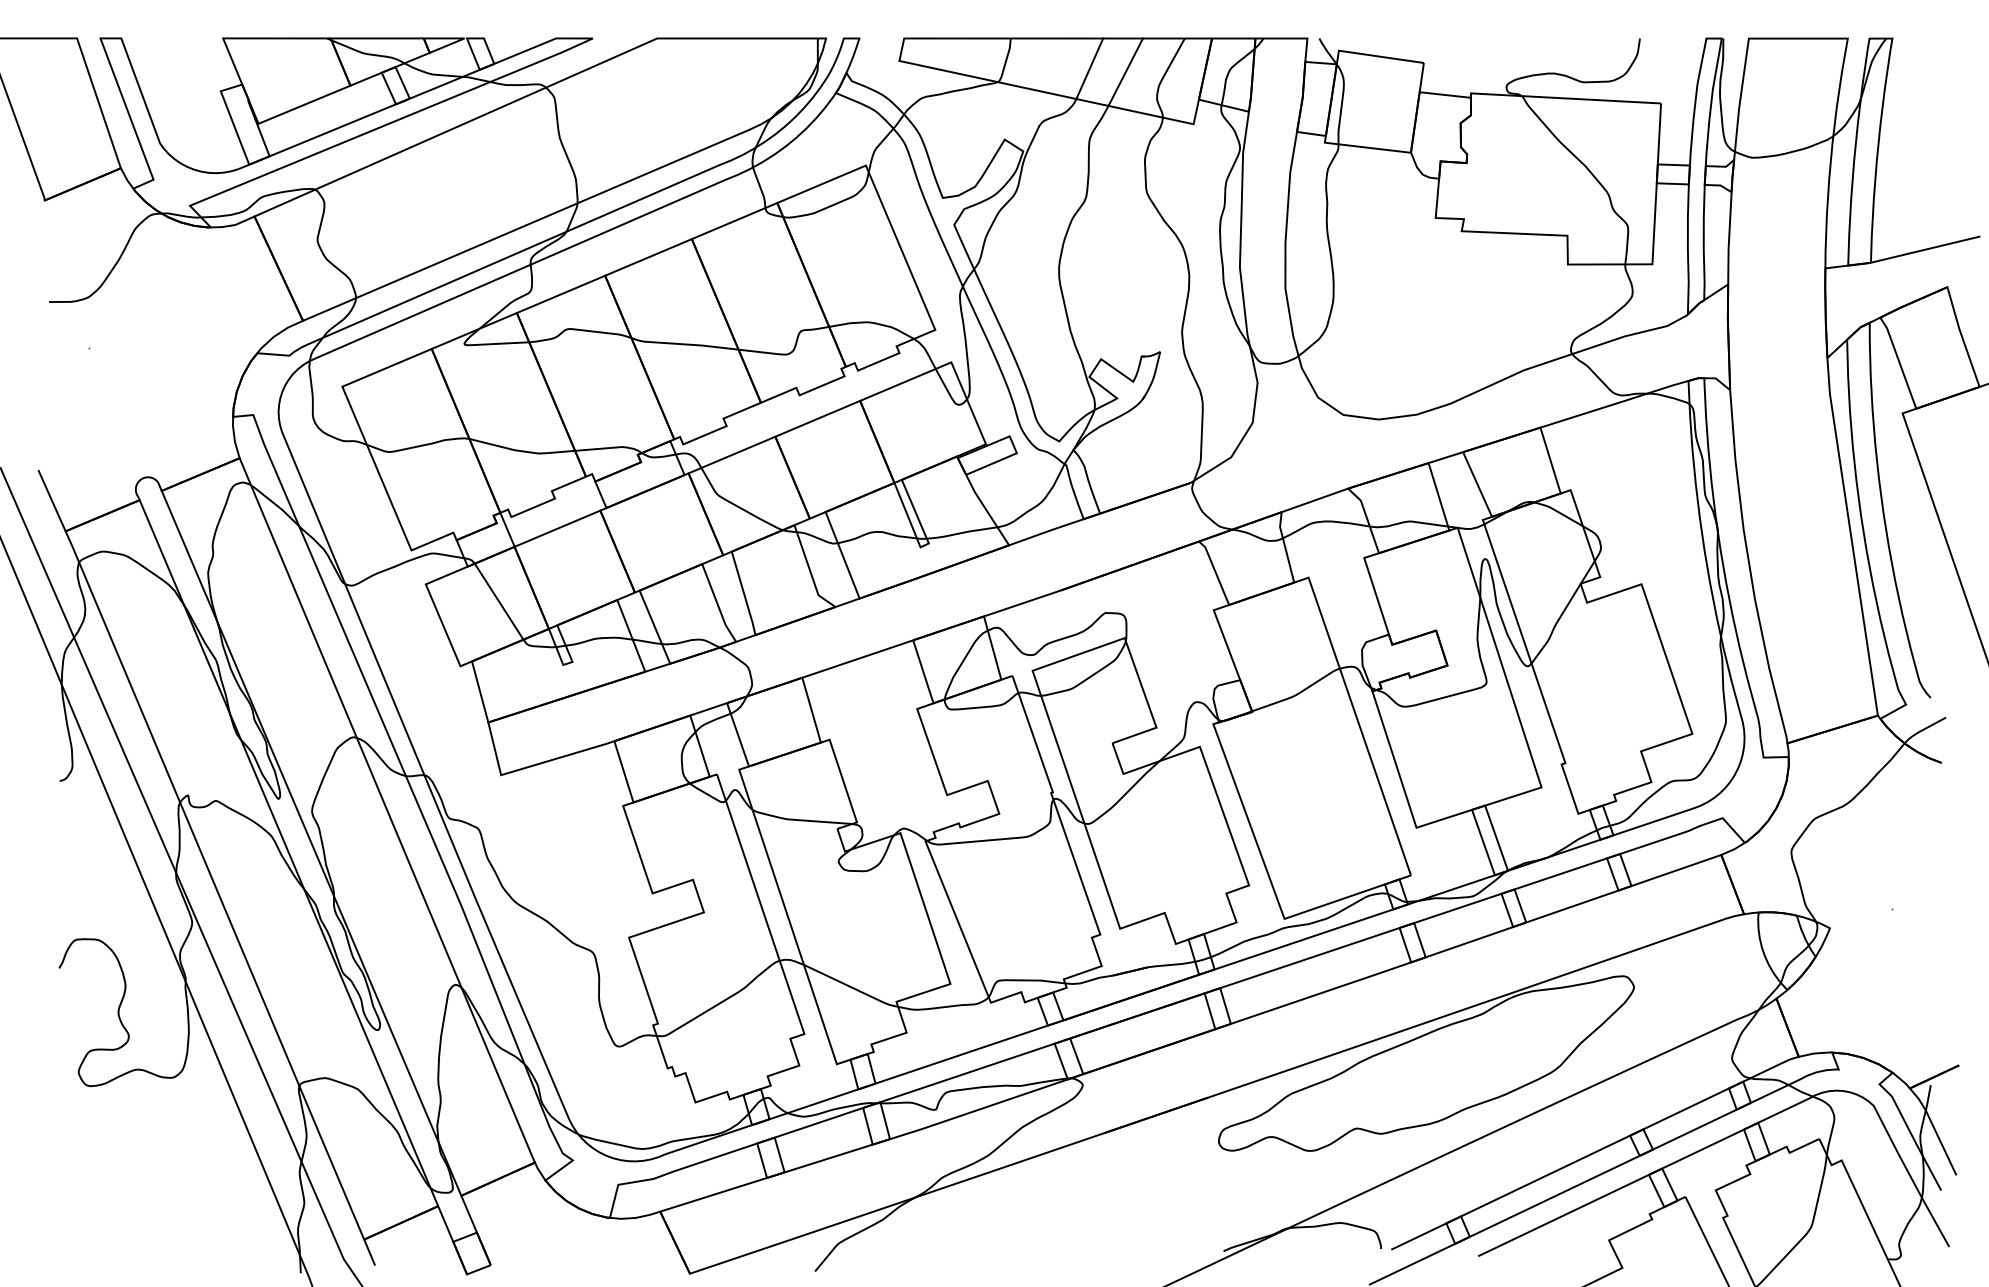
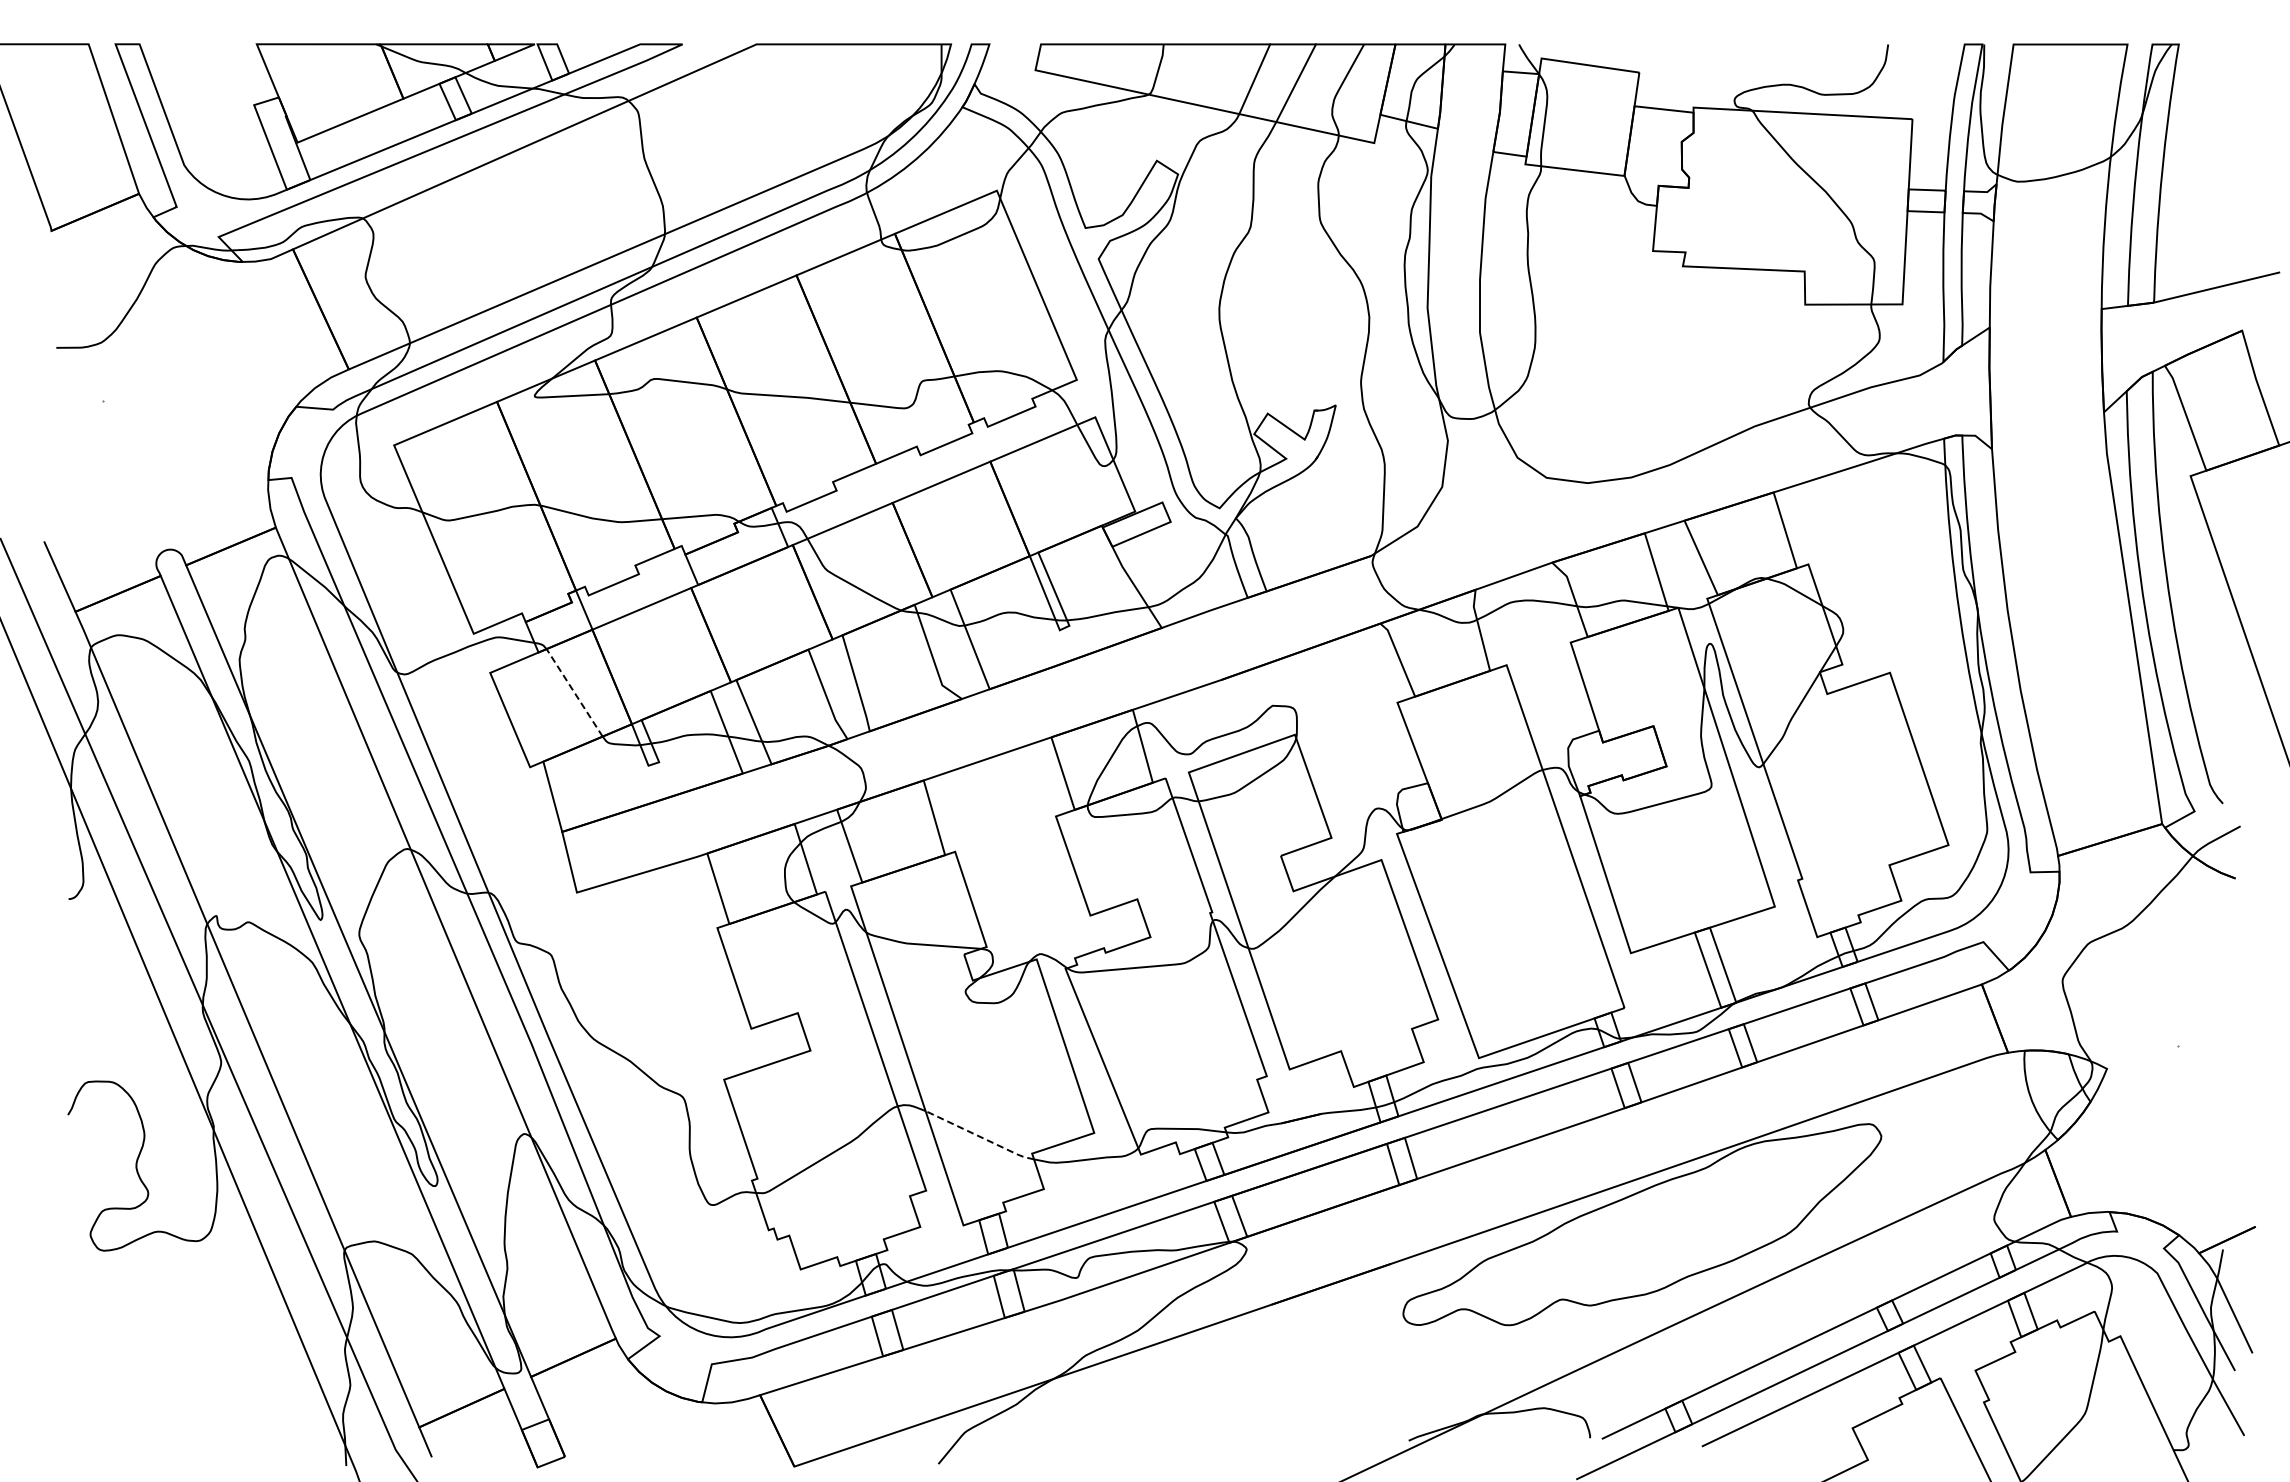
line: (499, 601) -> (574, 692), solid -> dashed
line: (851, 986) -> (980, 1136), solid -> dashed

